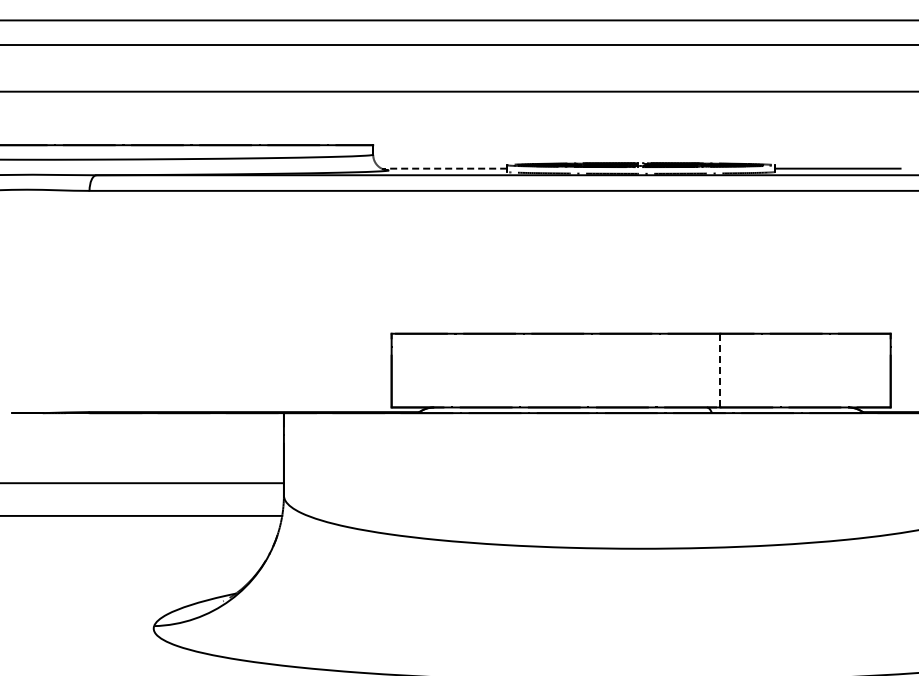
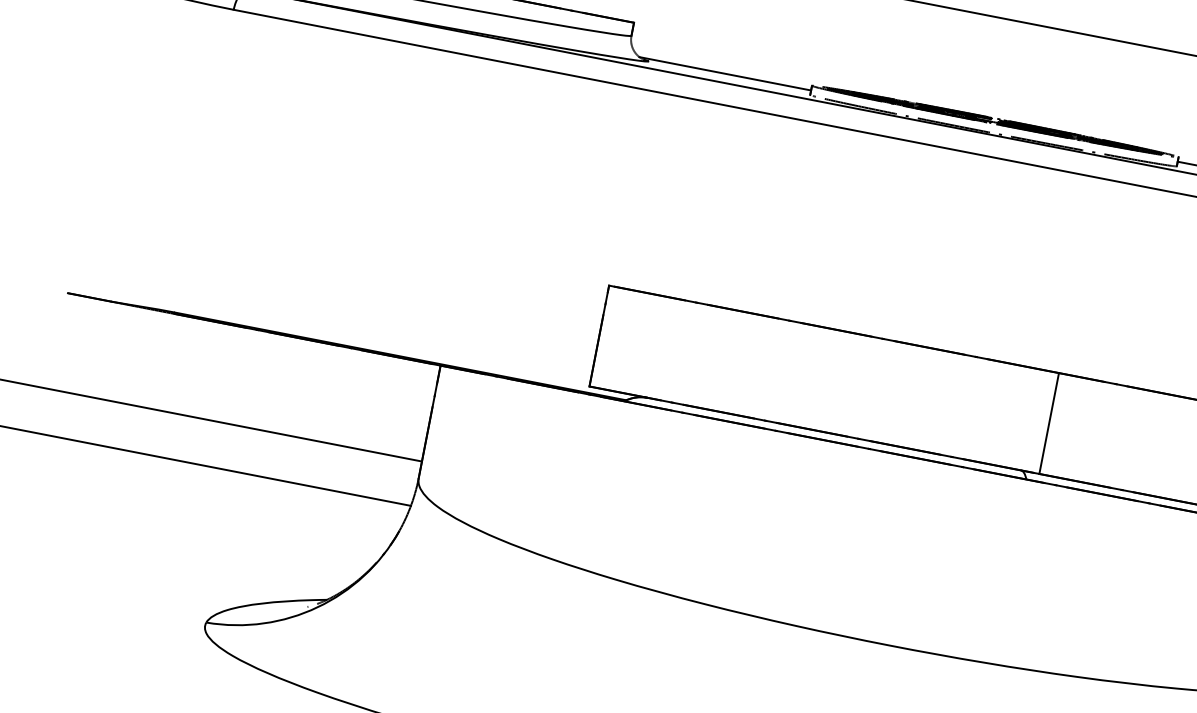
line: (444, 168) -> (725, 73), dashed -> solid
line: (720, 370) -> (1049, 423), dashed -> solid

